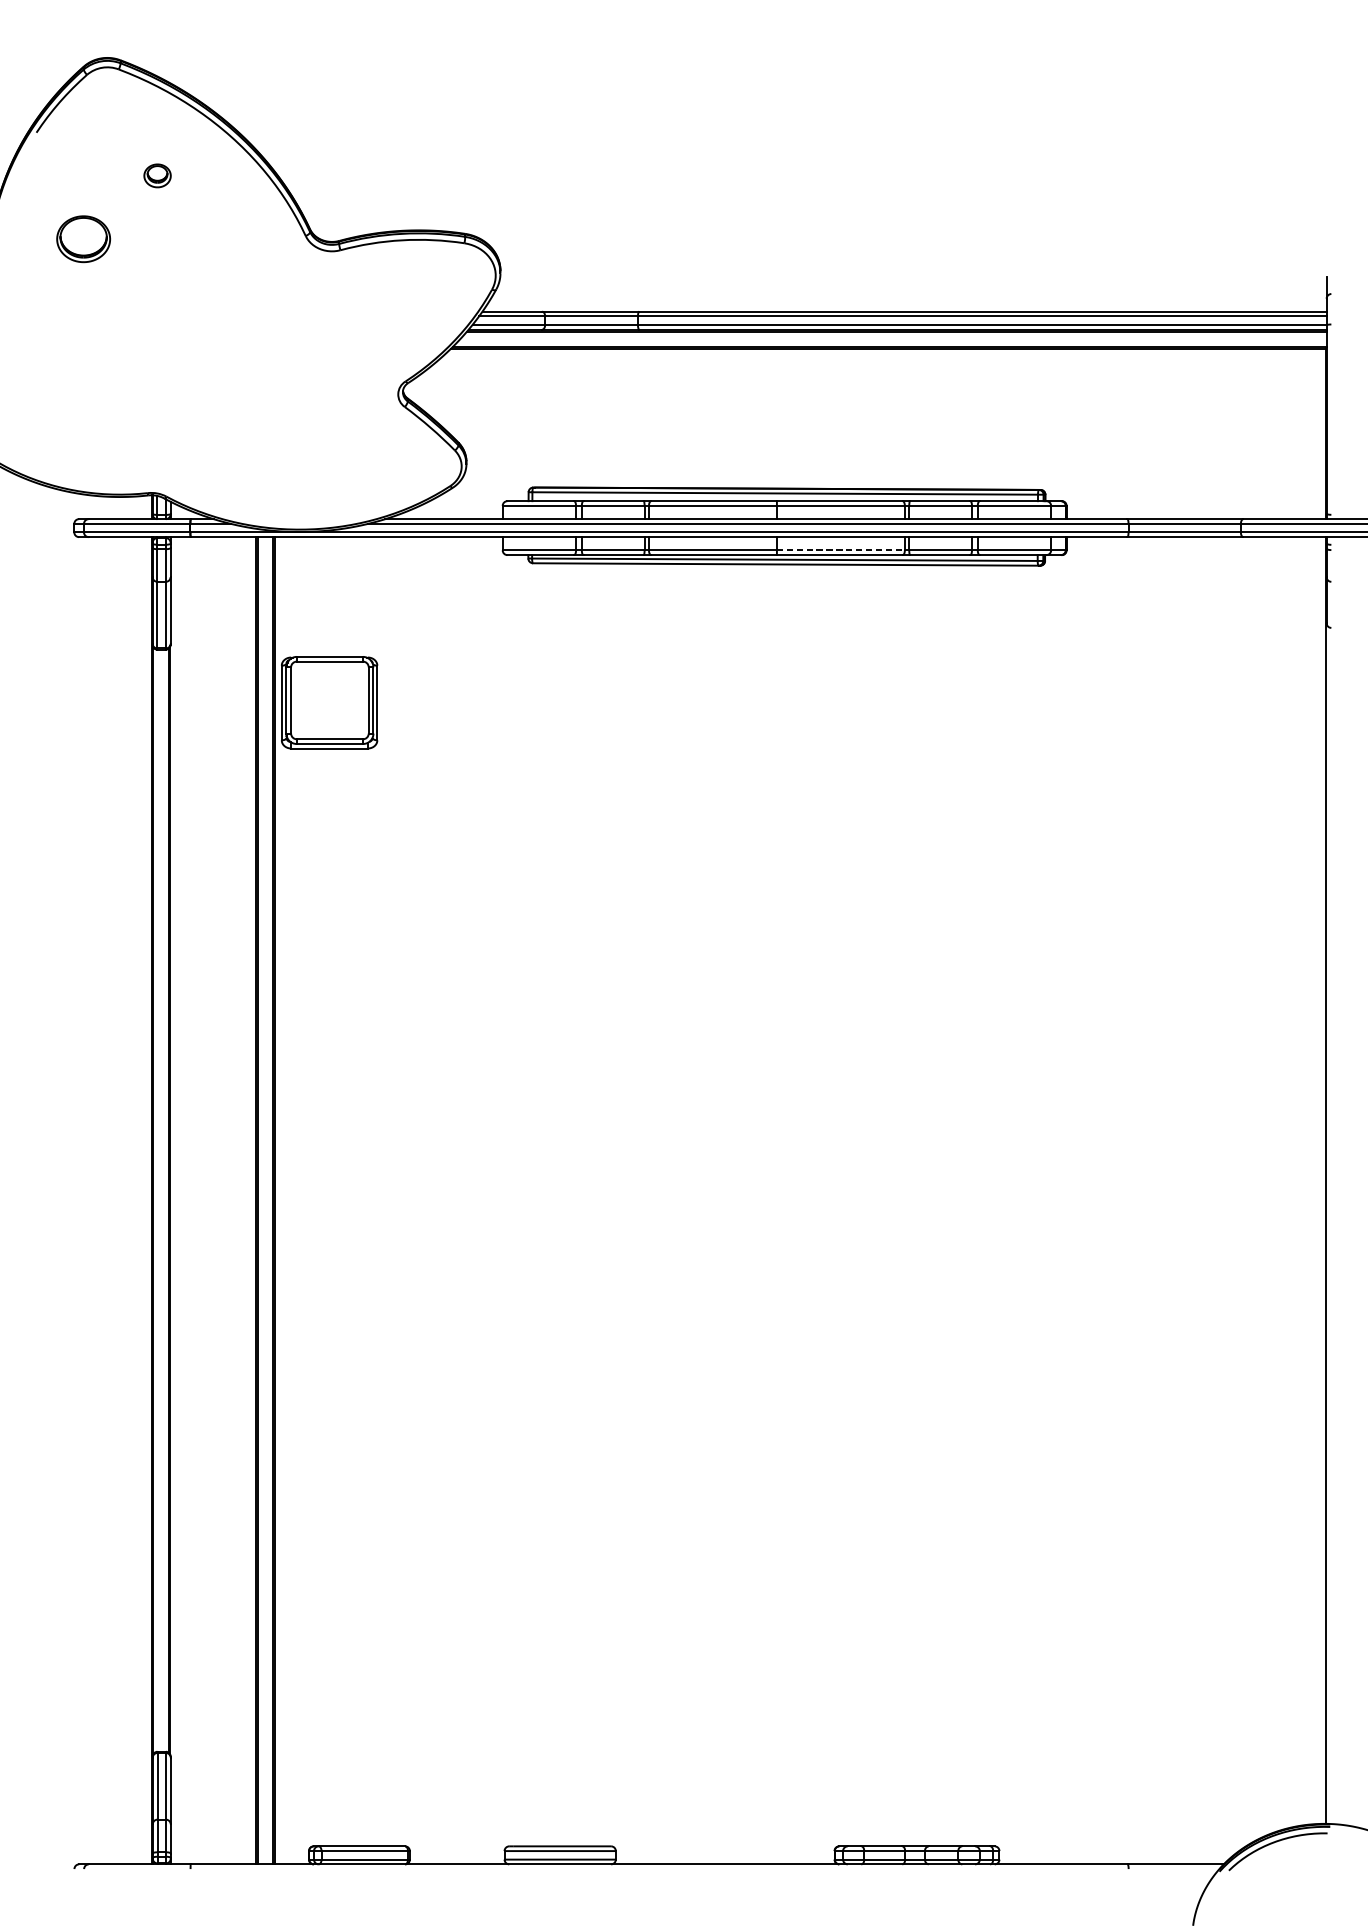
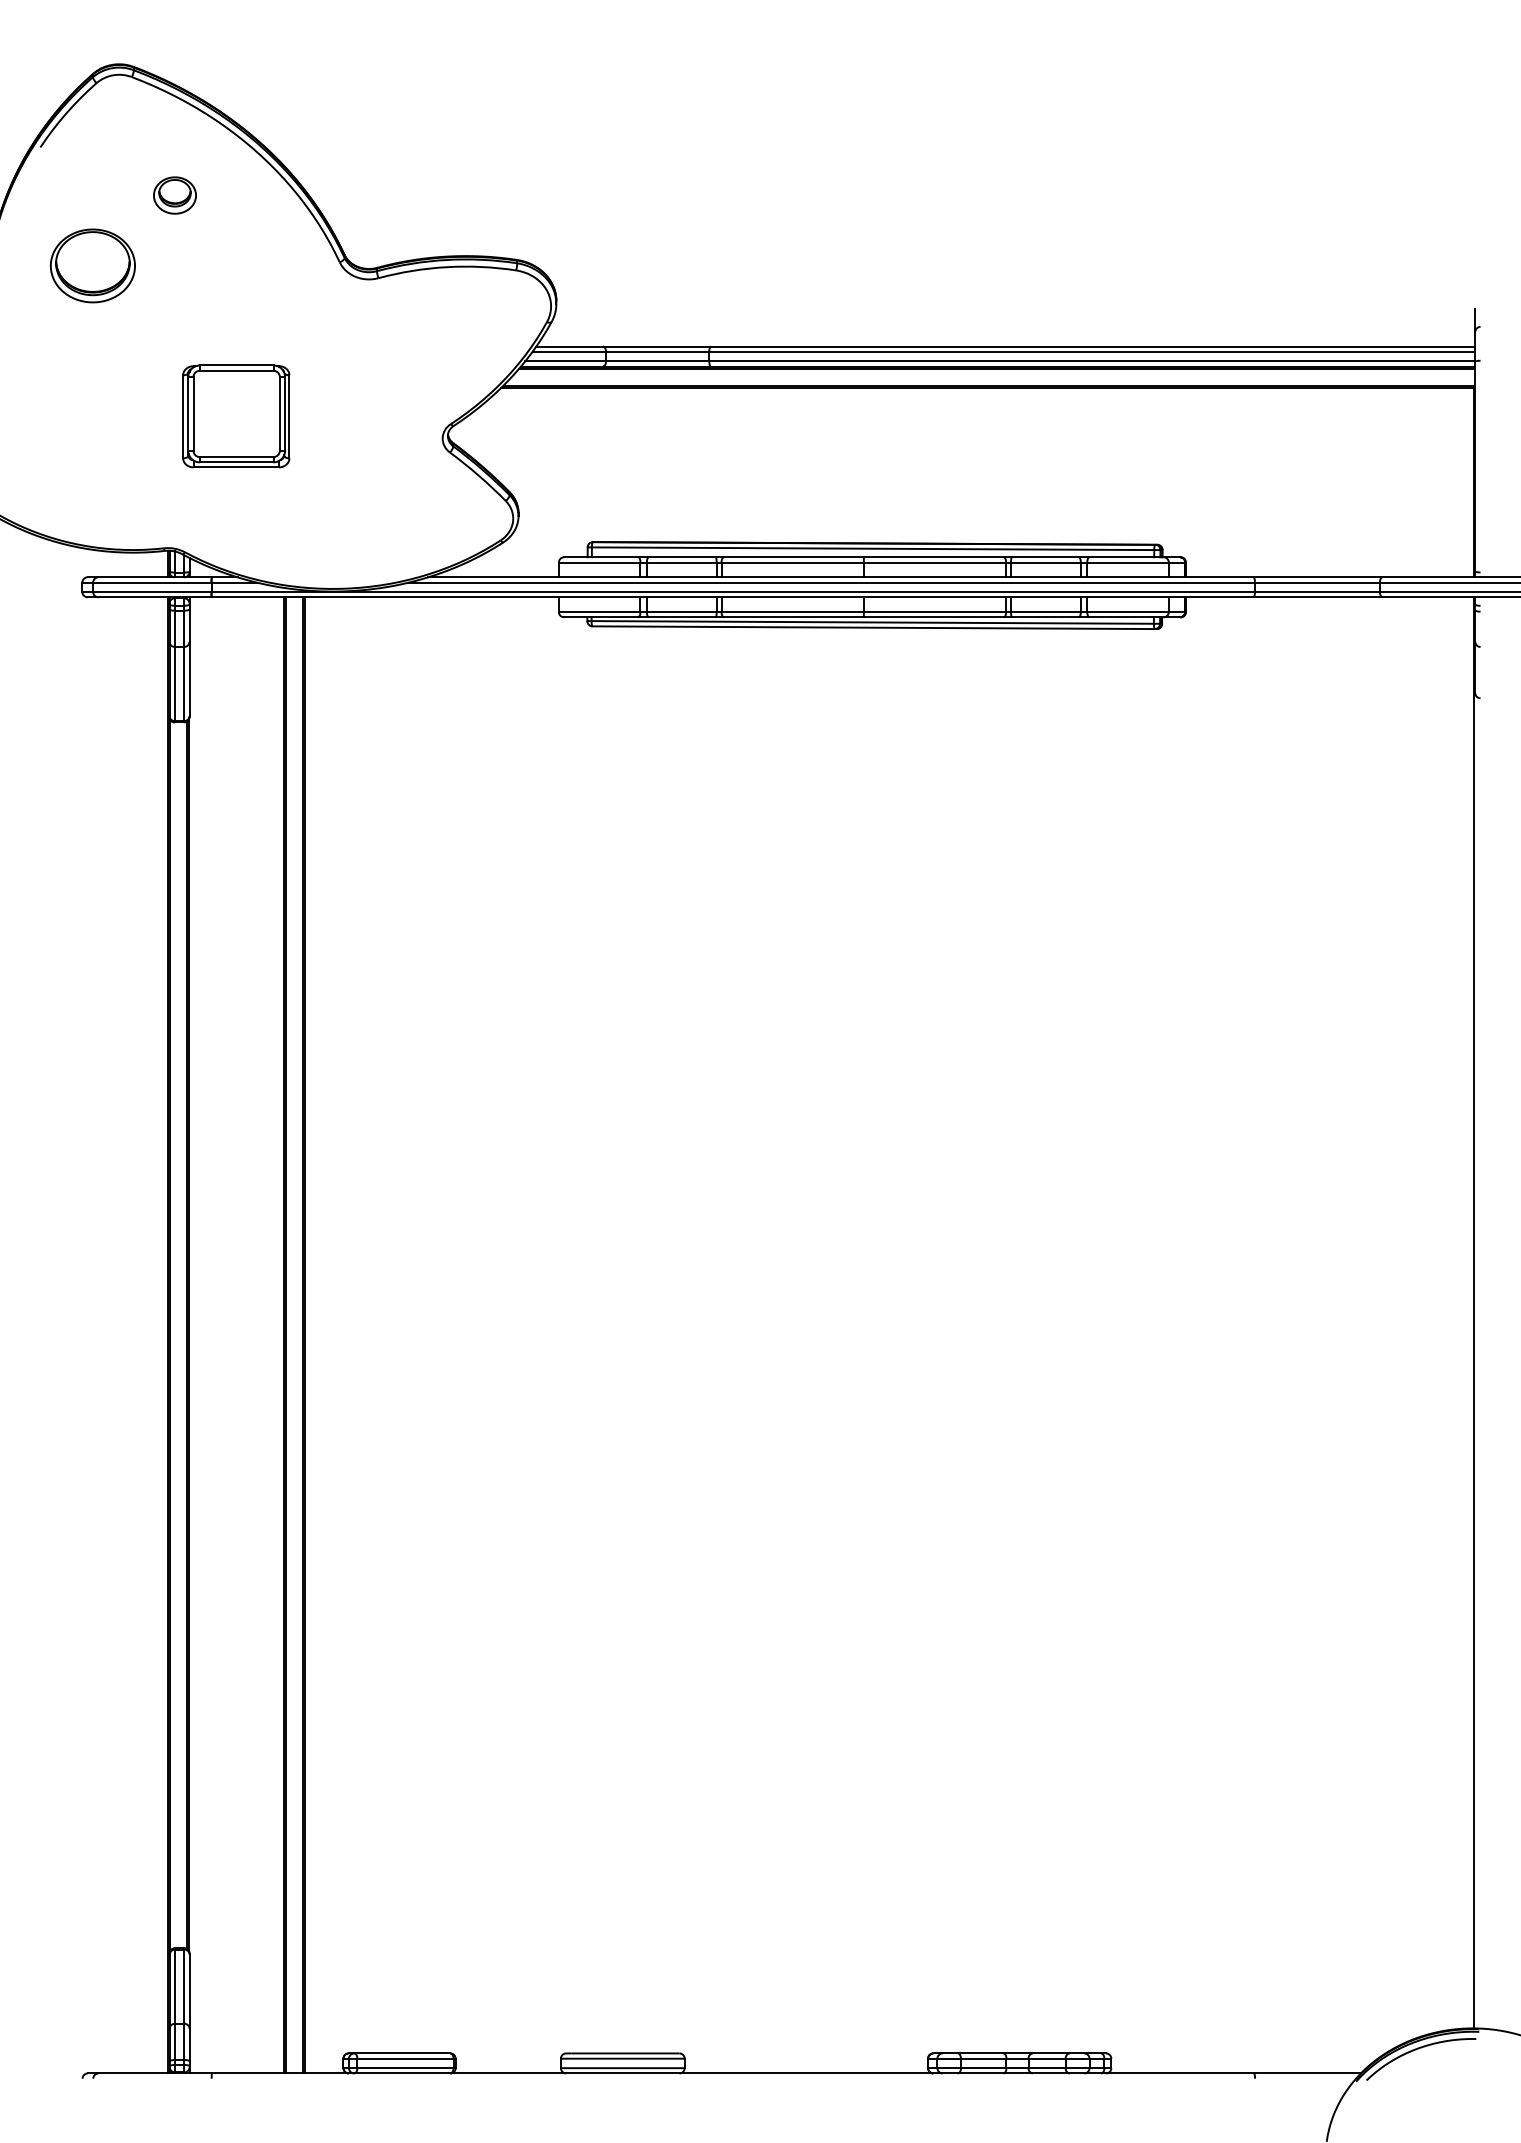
part: (157, 175) -> (174, 195), size x1.43
part: (83, 238) -> (92, 265), size x1.43
line: (841, 550) -> (935, 612), dashed -> solid
part: (329, 702) -> (236, 416), moved

